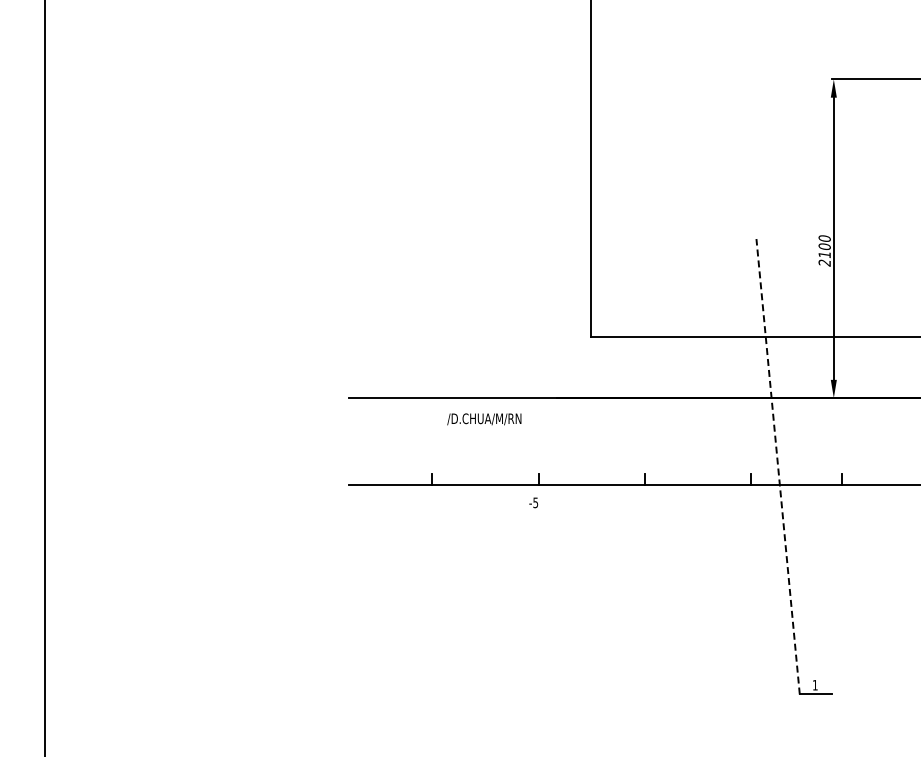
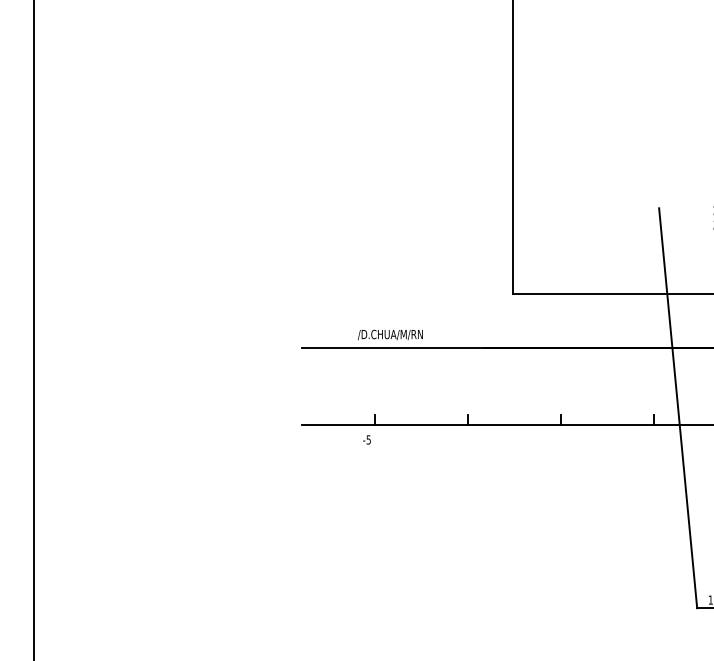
text: (484, 419) -> (390, 335), moved
line: (778, 466) -> (678, 408), dashed -> solid
text: (533, 502) -> (366, 439), moved

